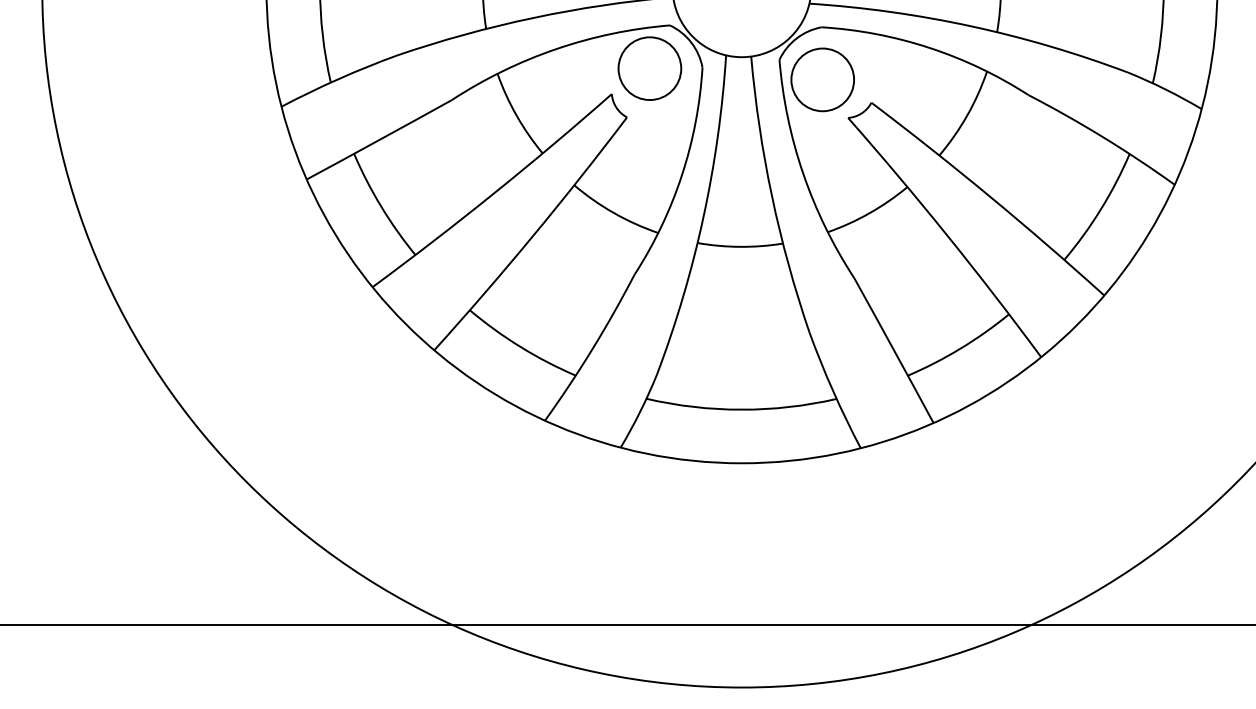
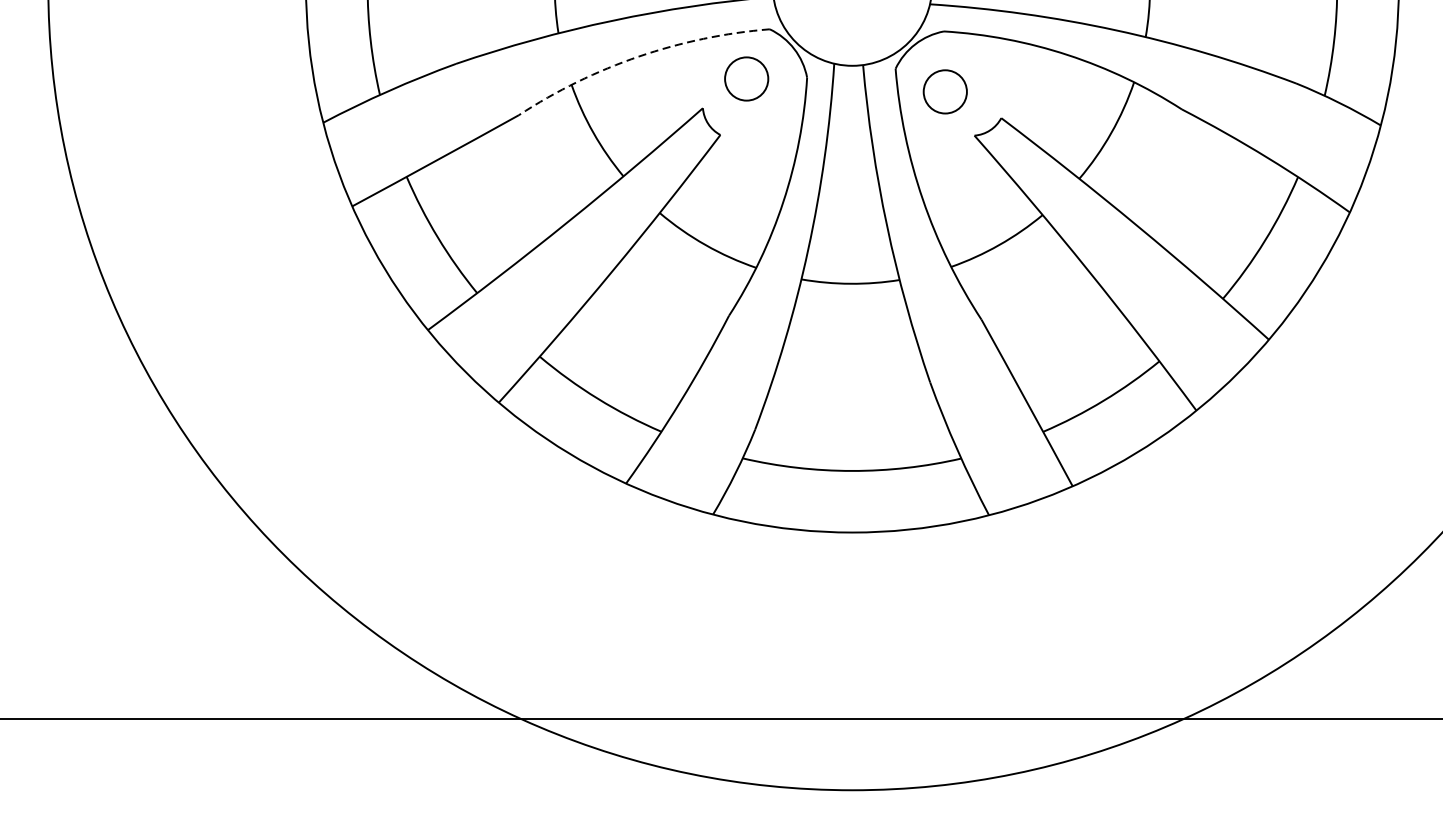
arc: (556, 49) -> (639, 56), solid -> dashed
circle: (649, 68) -> (746, 78), size x0.6
circle: (822, 79) -> (945, 91), size x0.6

